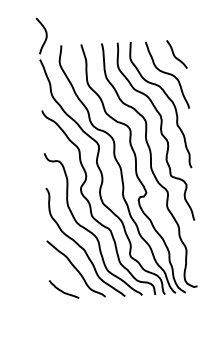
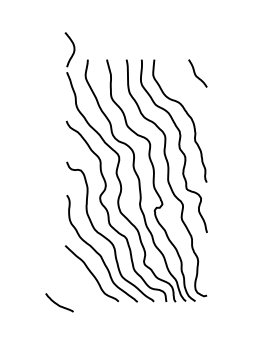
curve: (167, 74) -> (187, 92), removed
curve: (64, 291) -> (59, 304), moved

